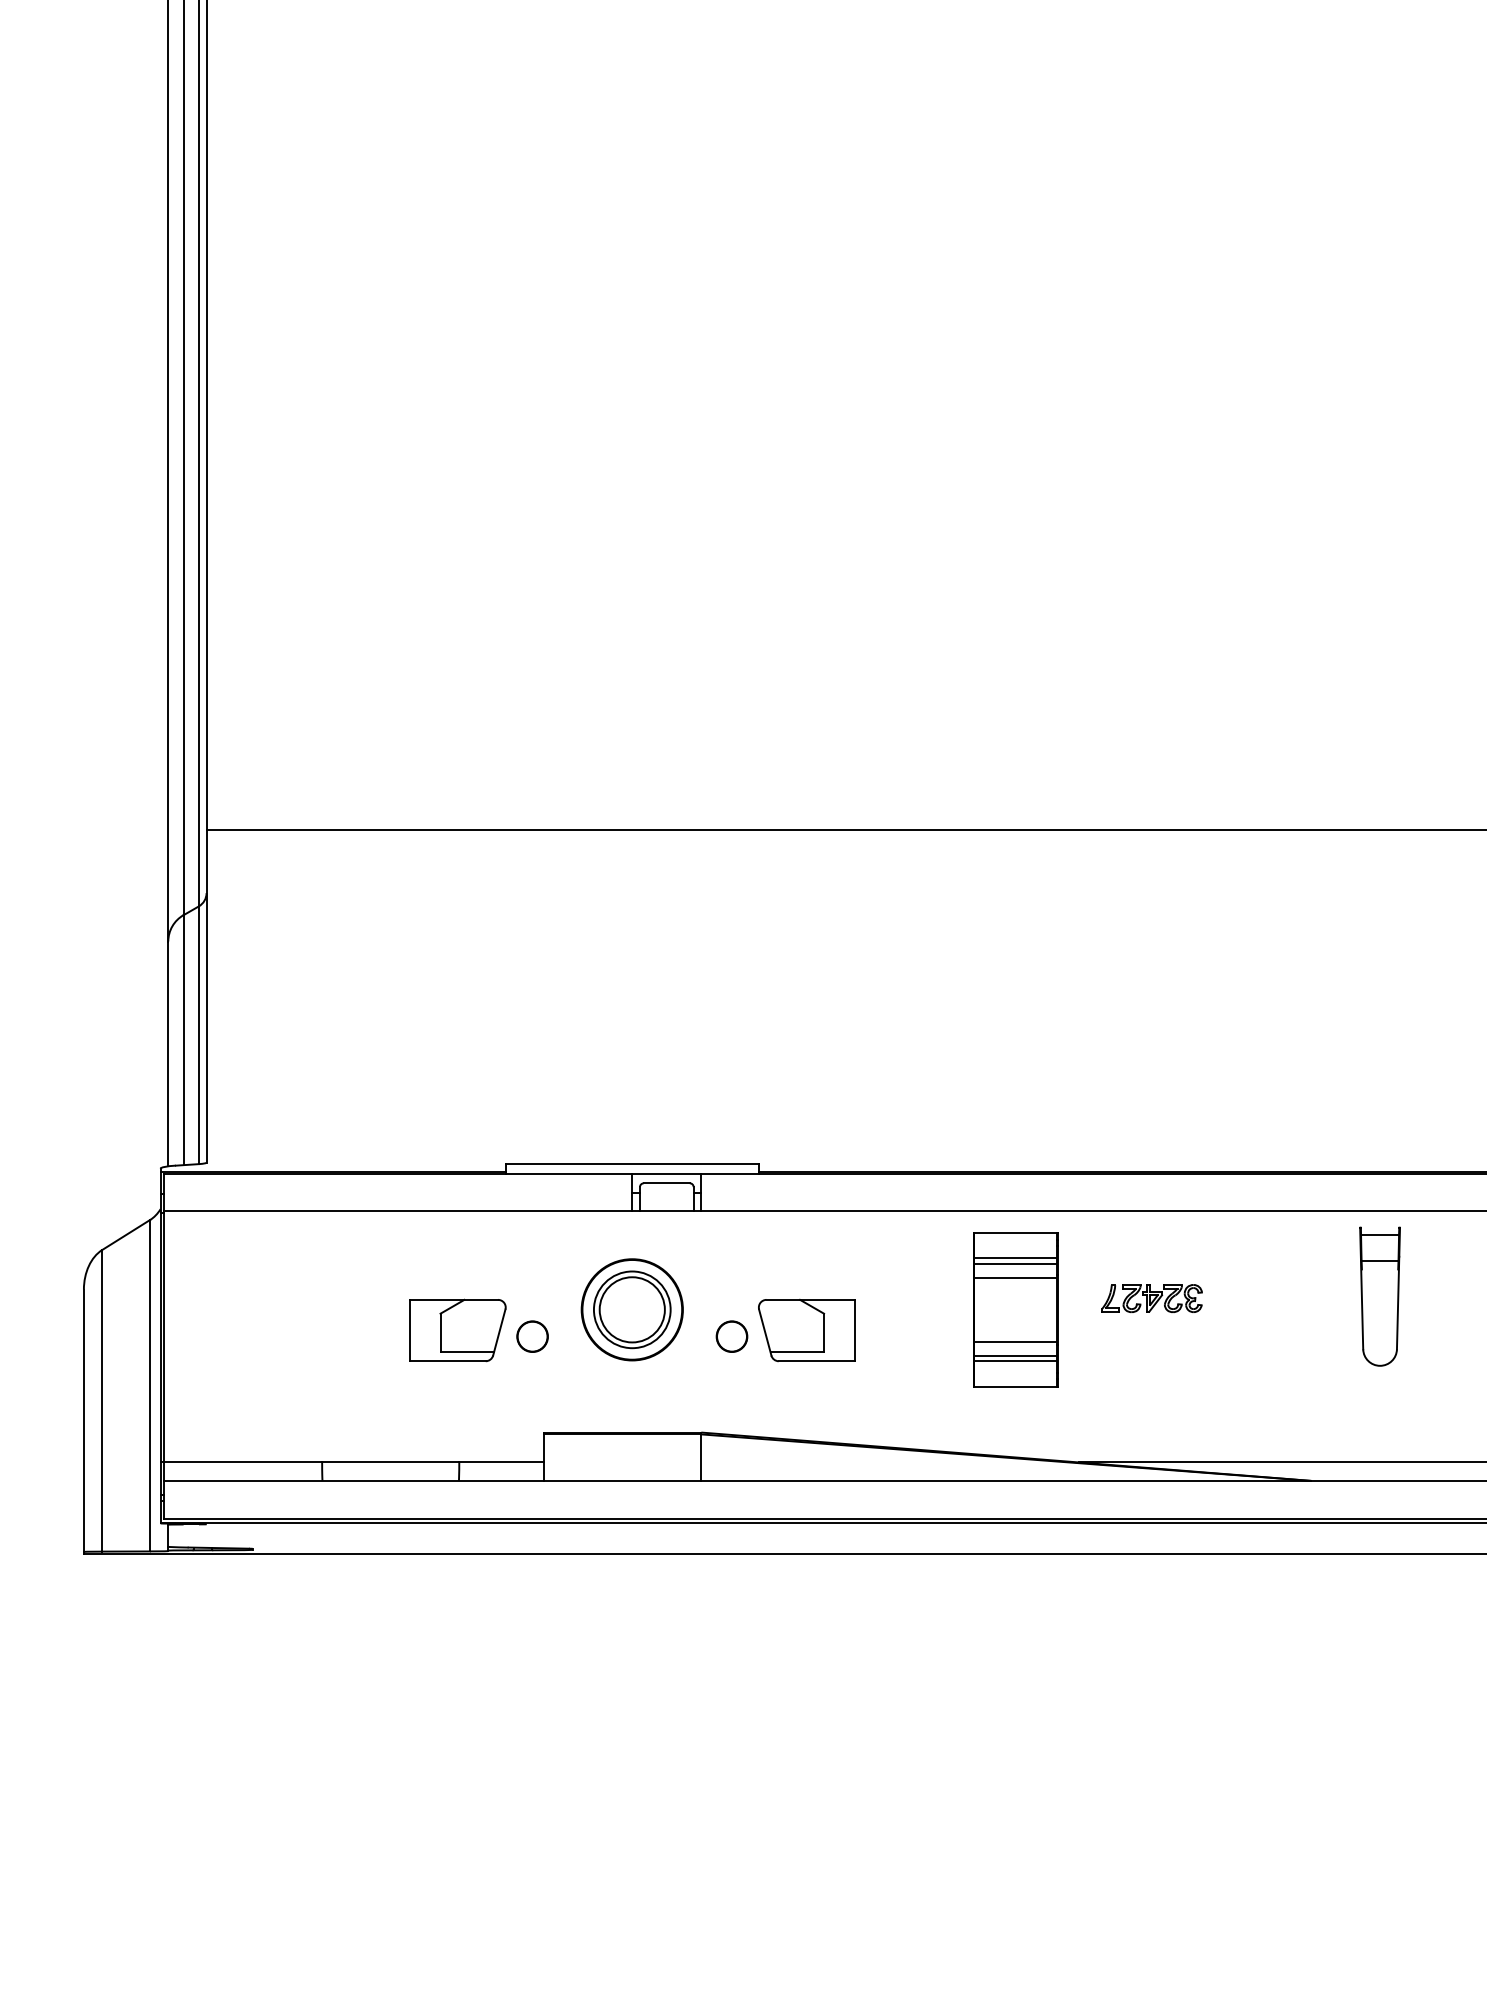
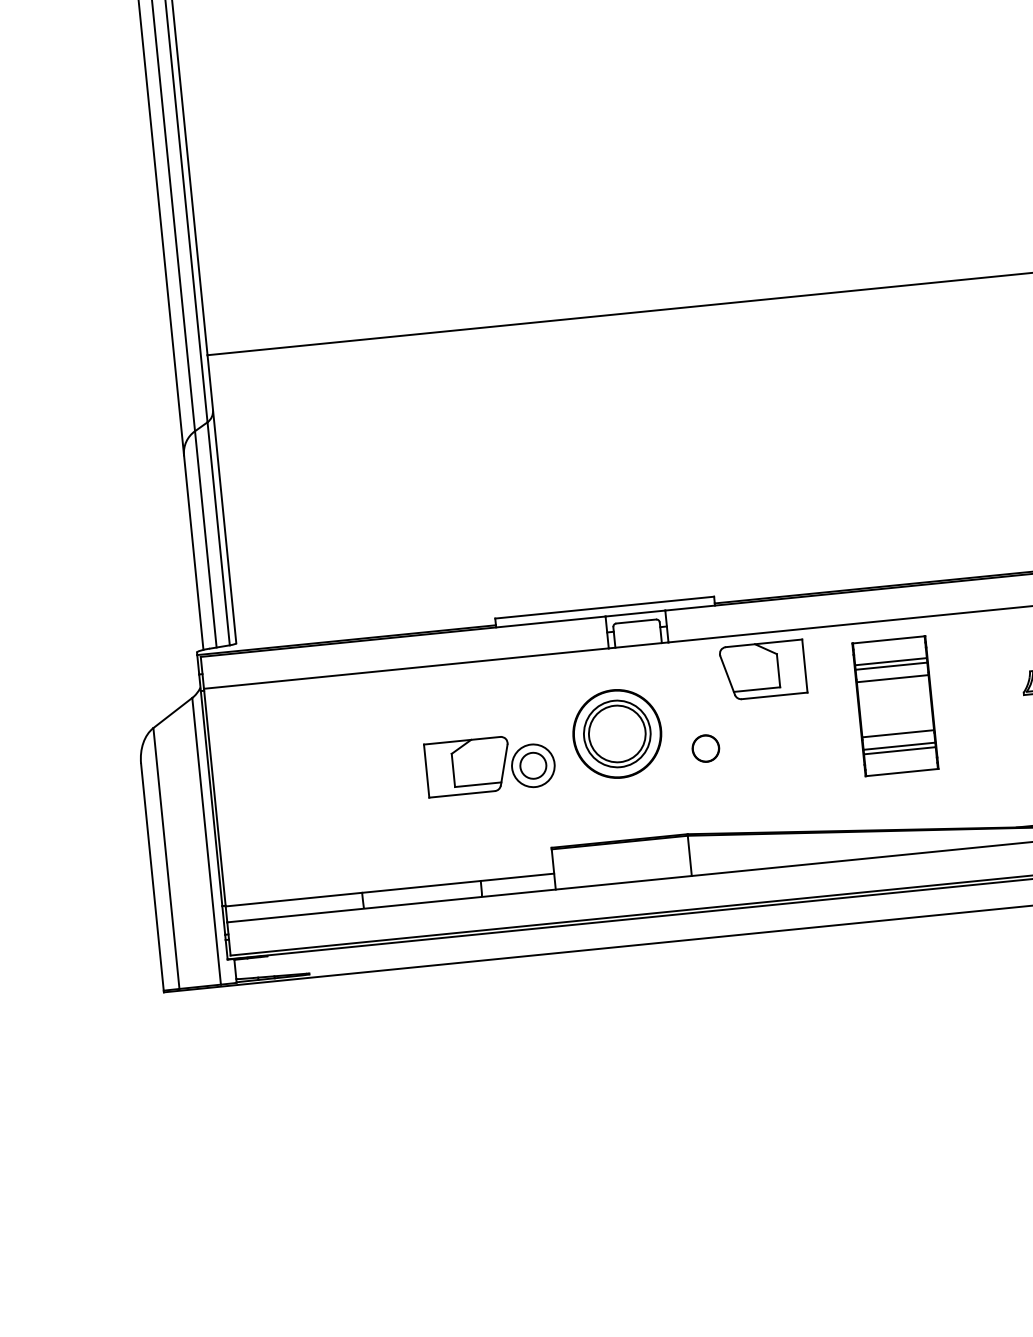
part: (1015, 1309) -> (895, 705), moved
part: (806, 1330) -> (763, 670), moved
circle: (532, 1336) -> (533, 765), size x1.6

